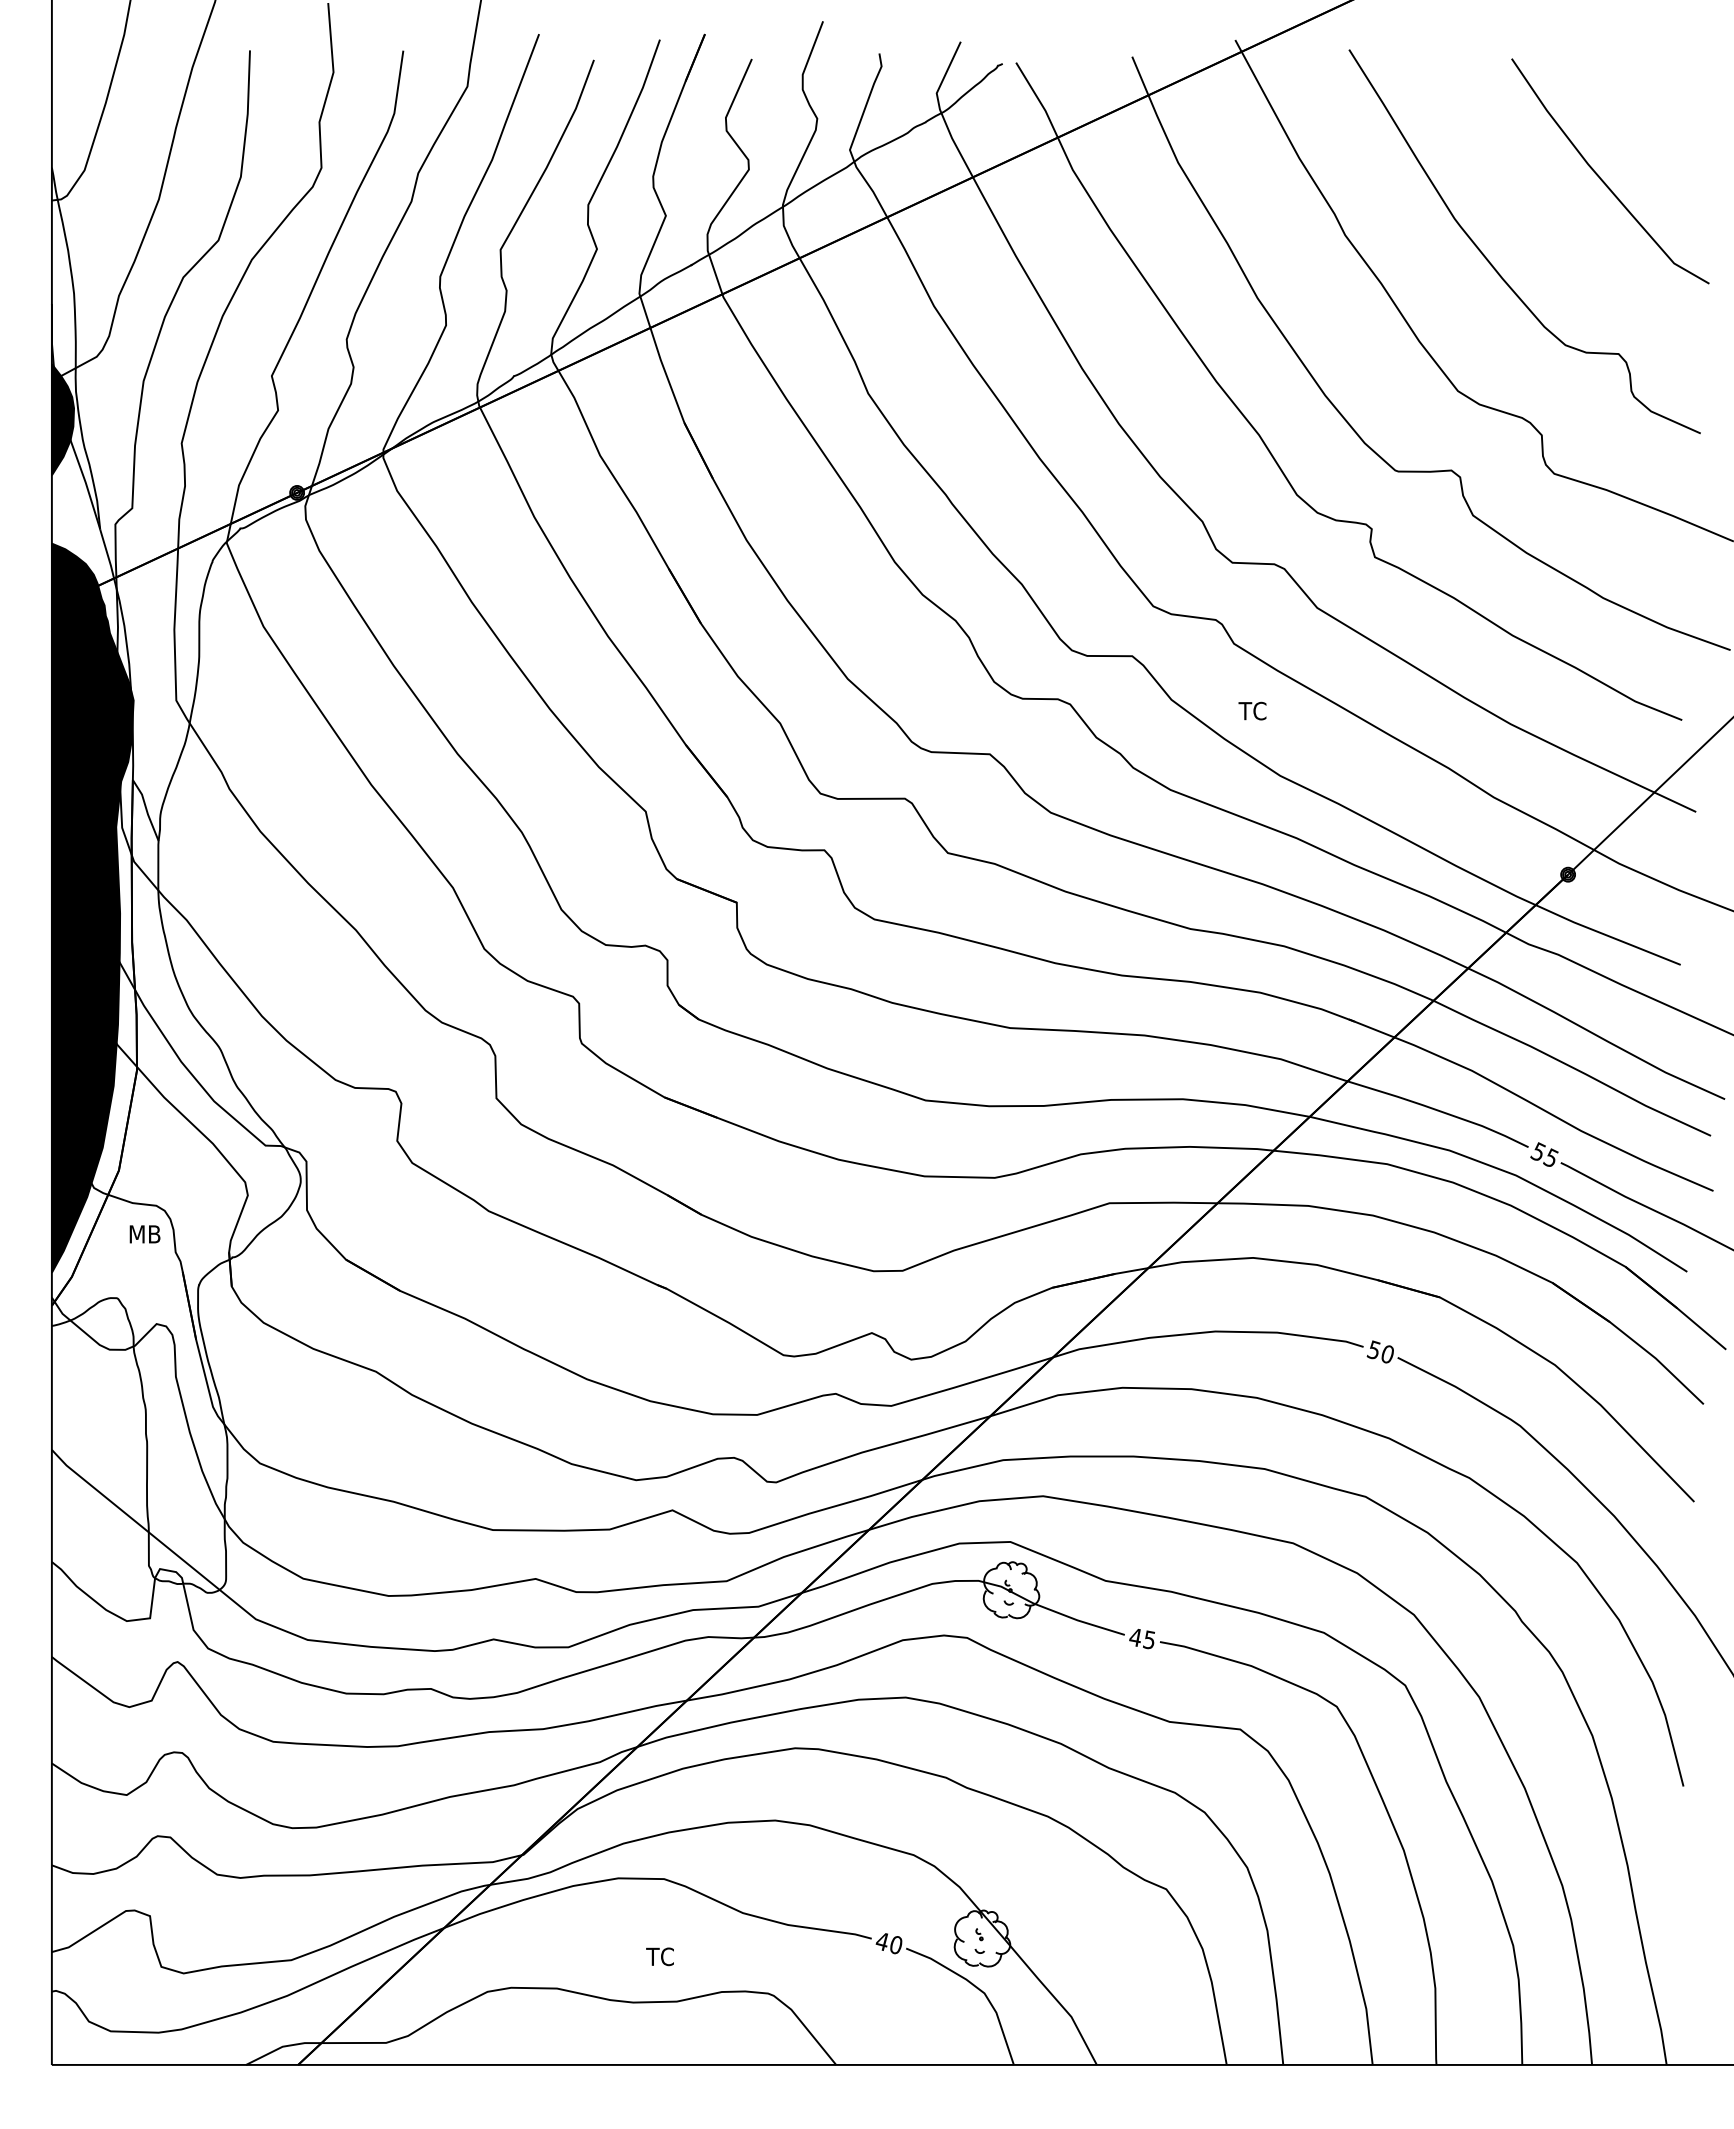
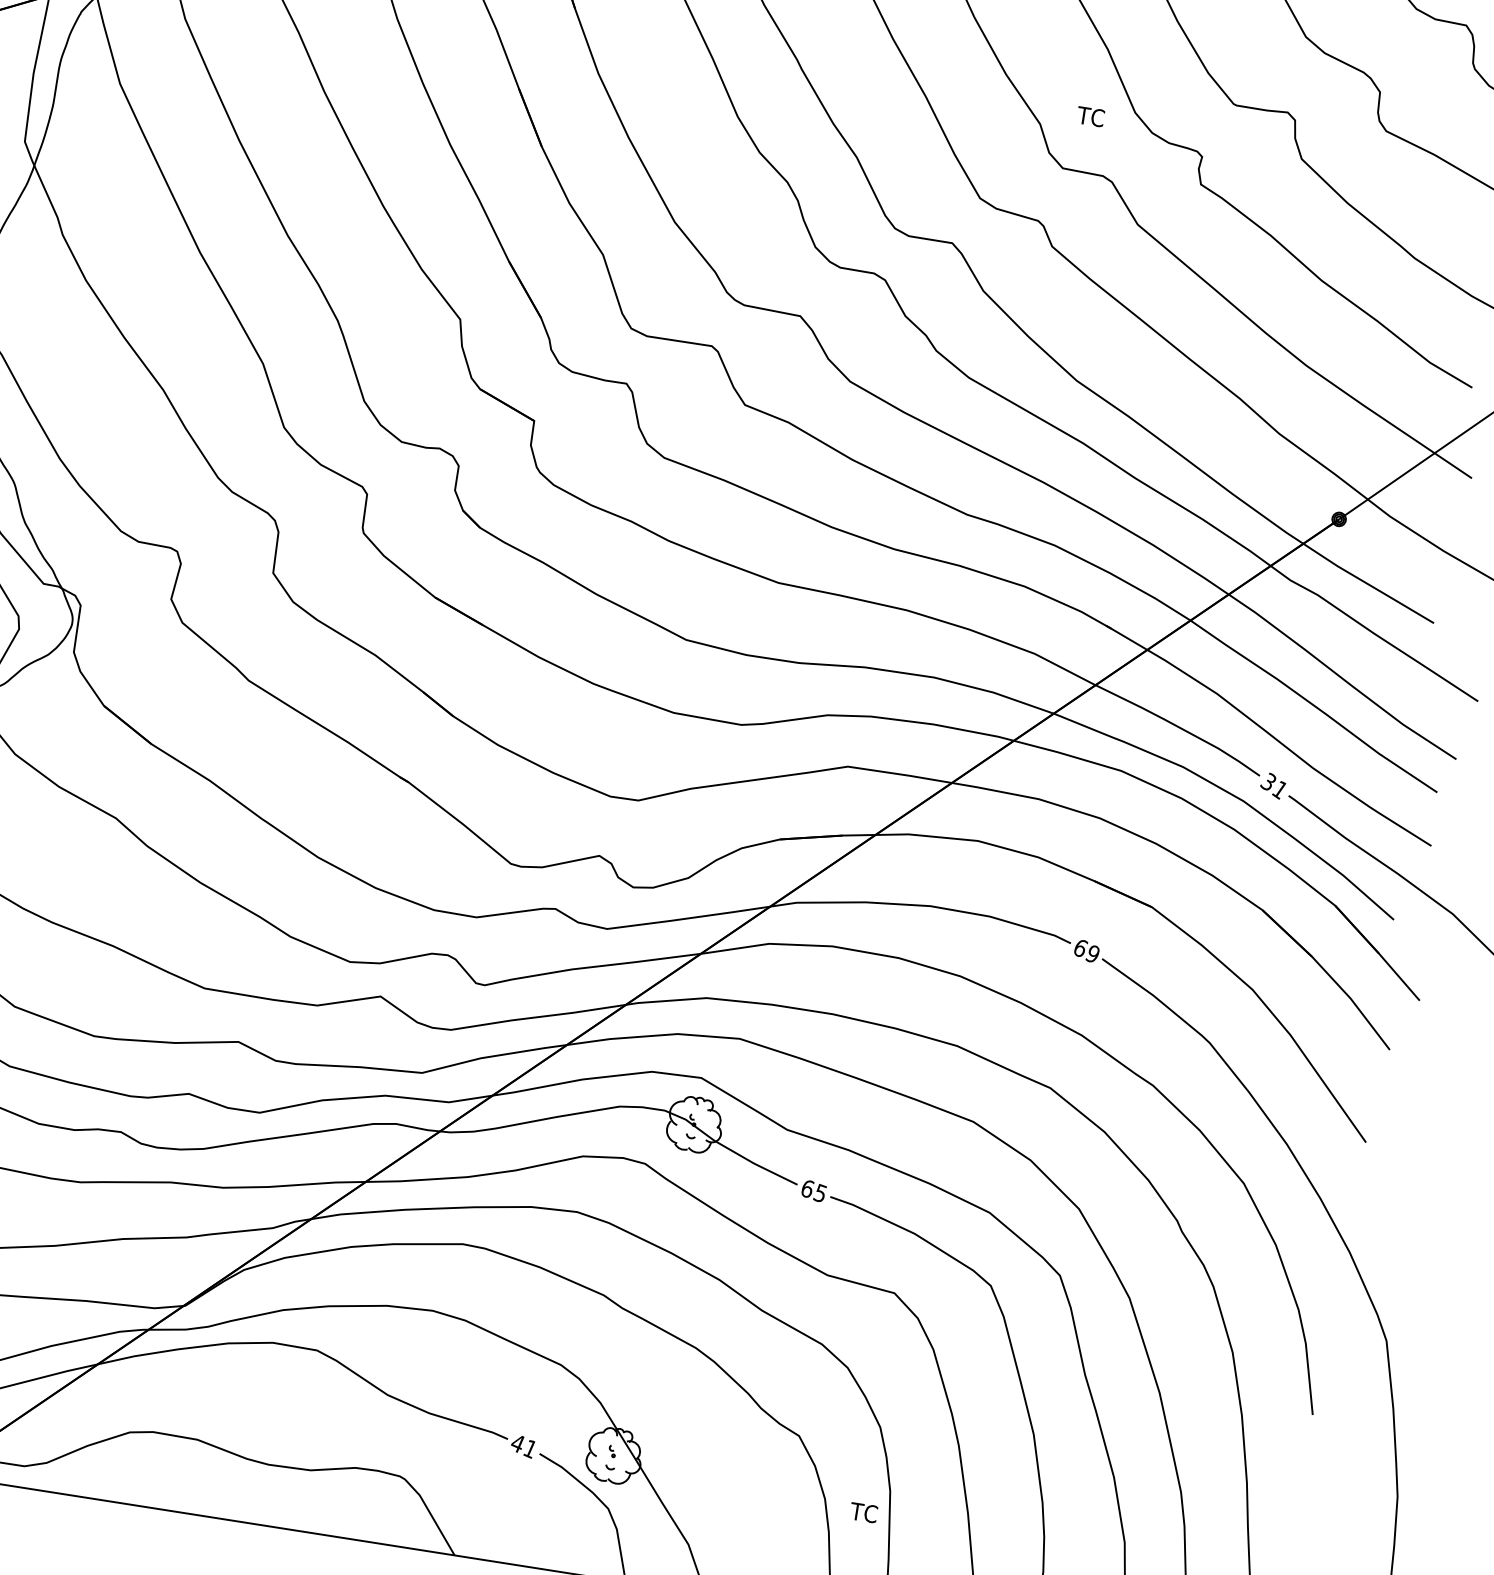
text: (1252, 710) -> (1090, 116), moved
text: (1546, 1155) -> (1275, 786), 55 -> 31
text: (1379, 1351) -> (1085, 950), 50 -> 69
text: (1135, 1637) -> (807, 1188), 45 -> 65
text: (896, 1945) -> (530, 1449), 40 -> 41
text: (659, 1956) -> (863, 1512), moved

